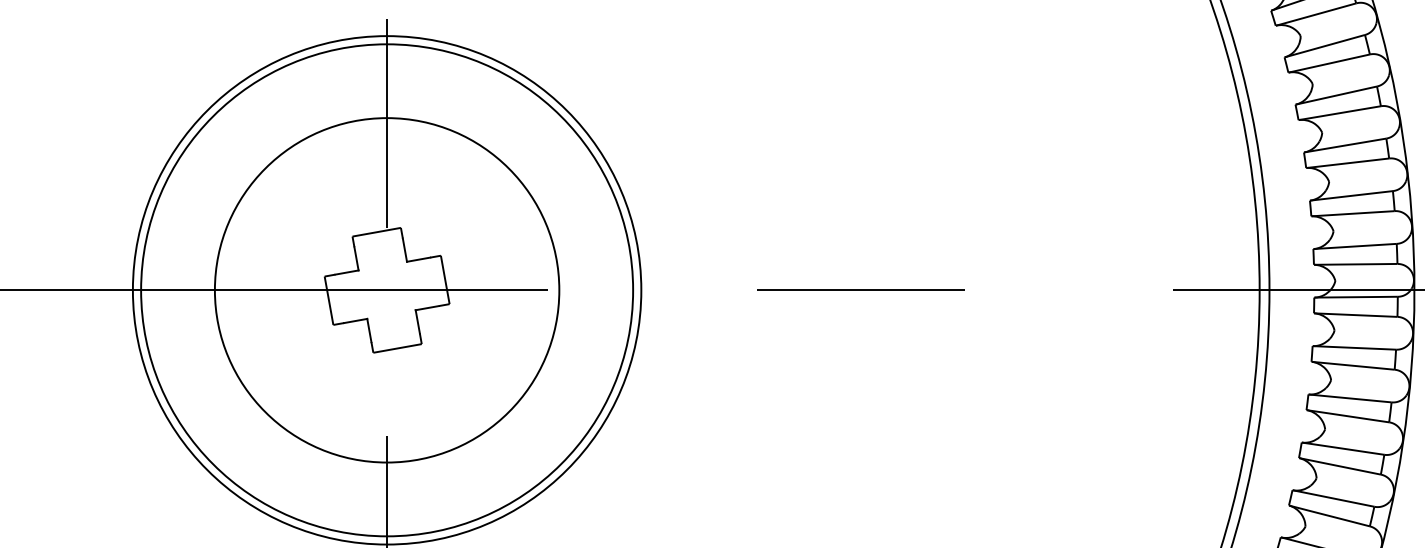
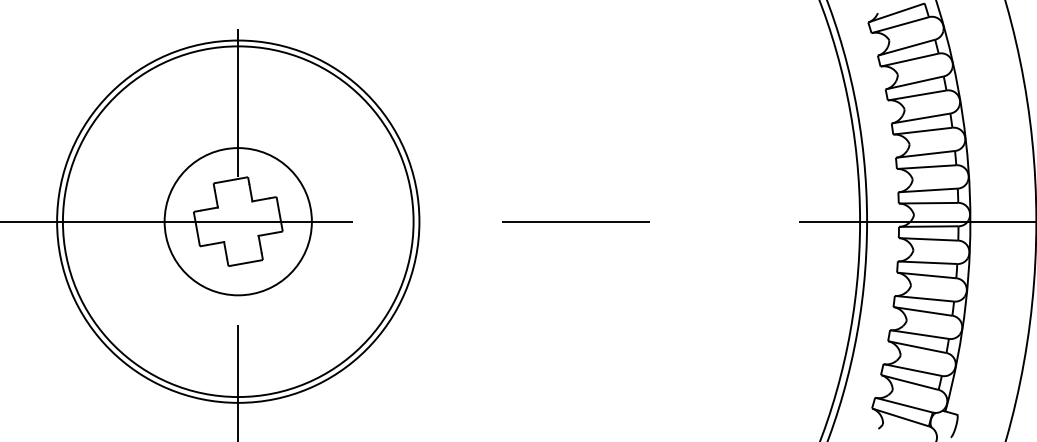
circle: (387, 290) -> (238, 221), size x0.6

